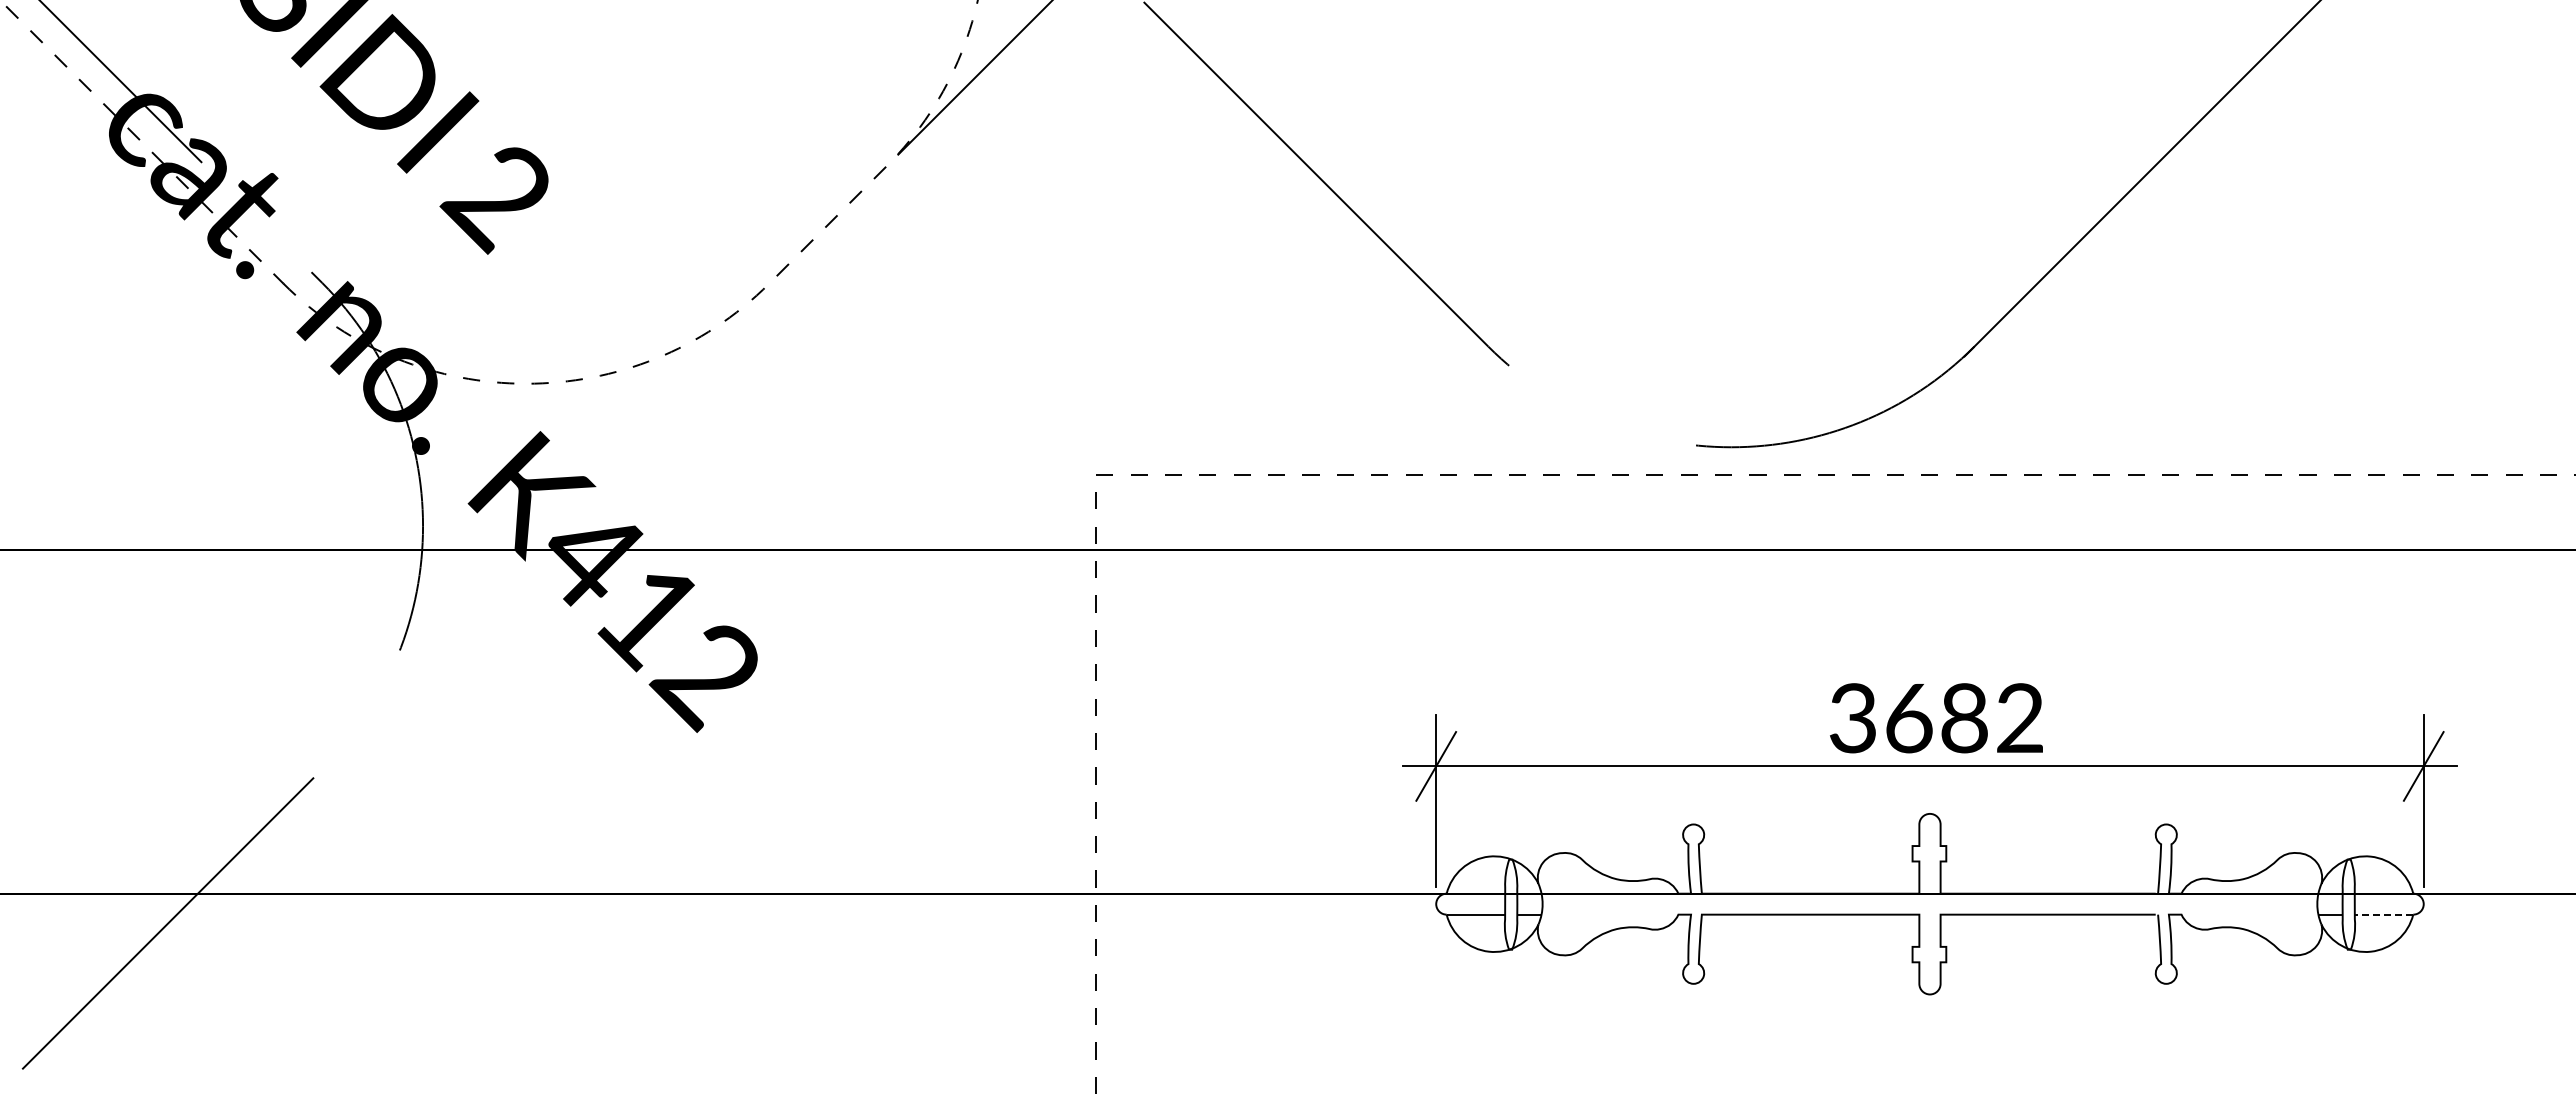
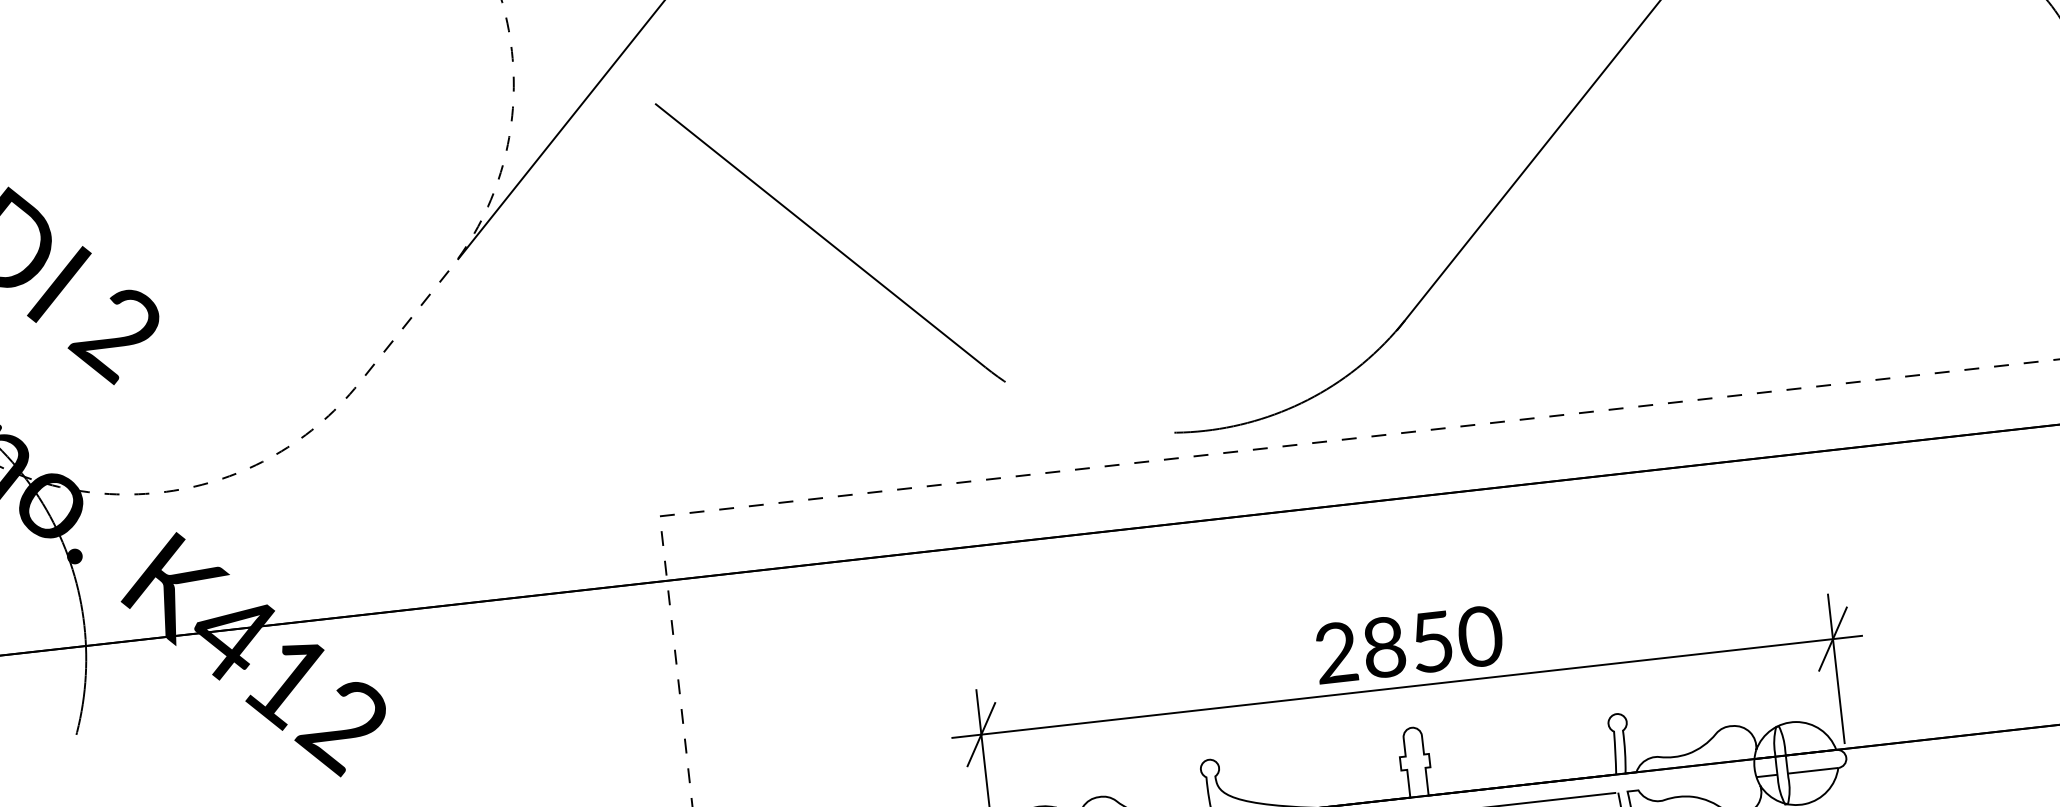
text: (1937, 718) -> (1409, 644), 3682 -> 2850
line: (2383, 914) -> (1812, 770), dashed -> solid

